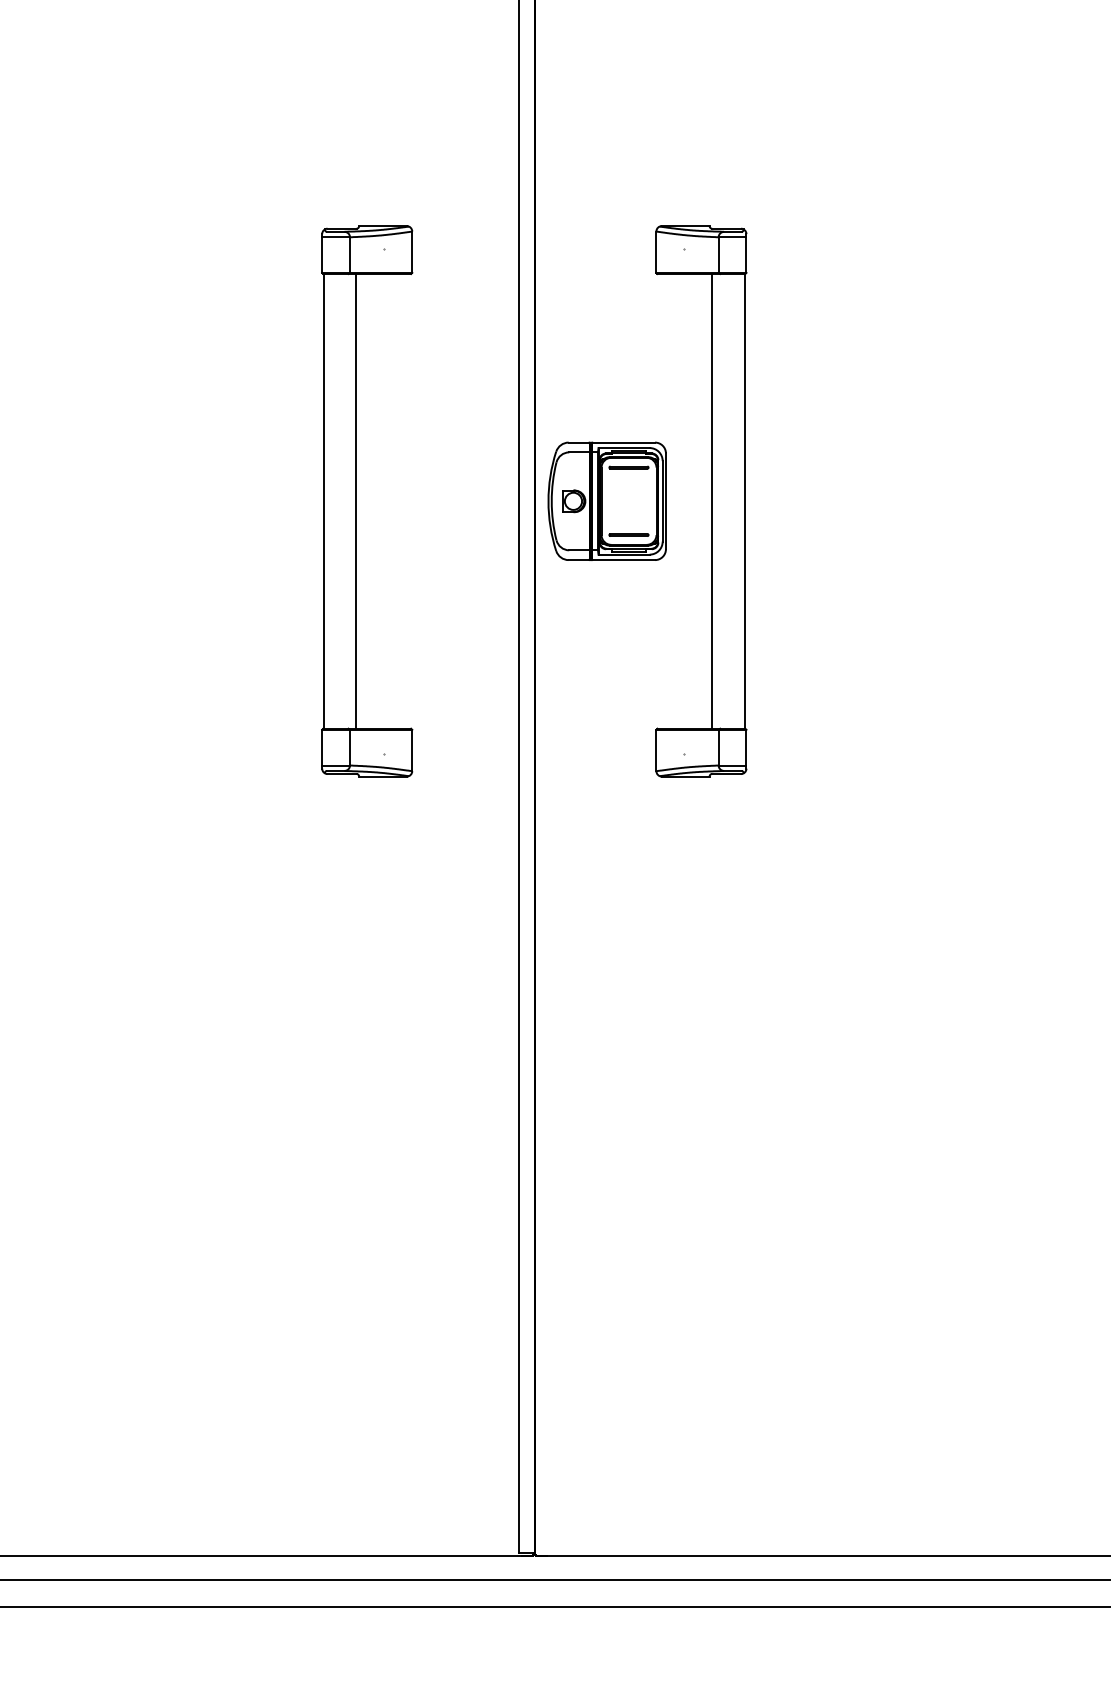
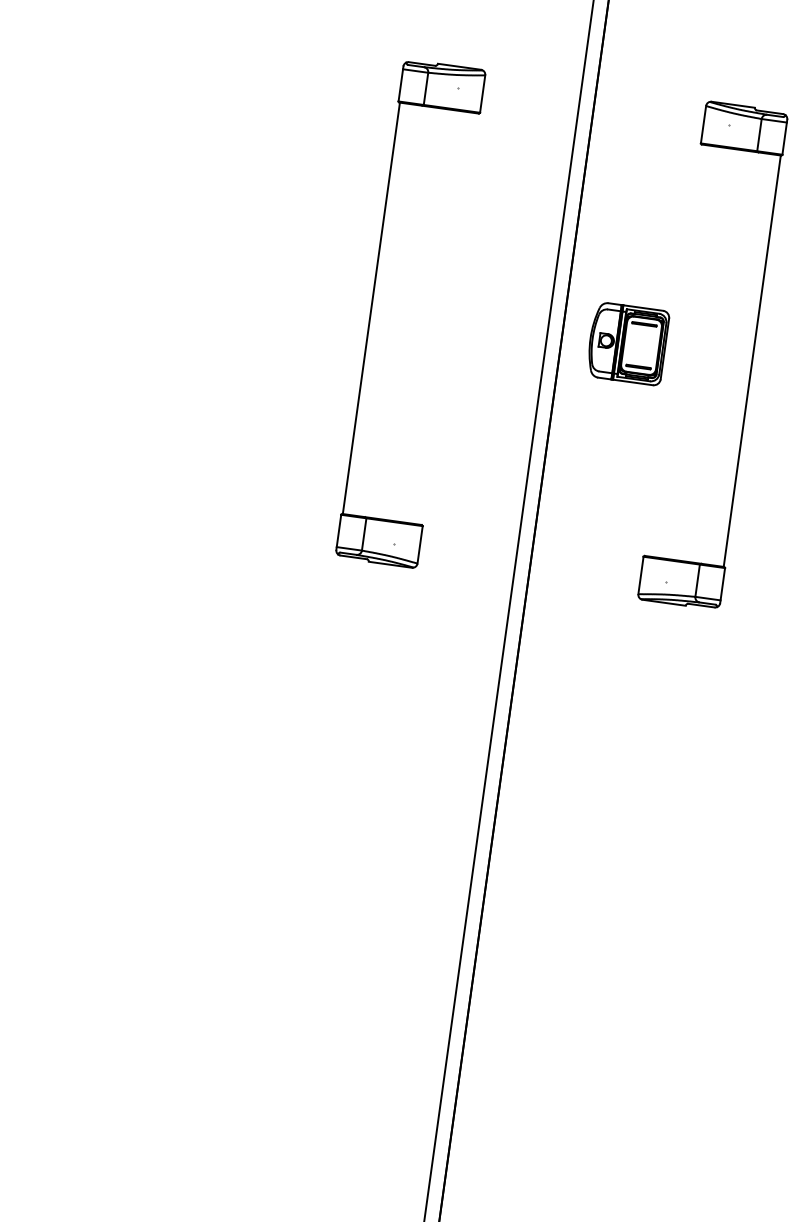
line: (356, 500) -> (401, 311), removed
part: (606, 500) -> (627, 343), size x0.7
line: (712, 500) -> (723, 356), removed

